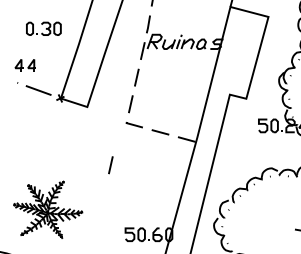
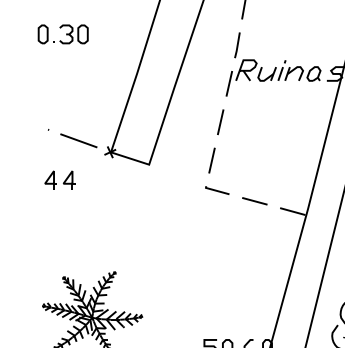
part: (43, 28) -> (62, 33), moved
part: (24, 65) -> (58, 179), moved
line: (110, 165) -> (182, 249), removed

